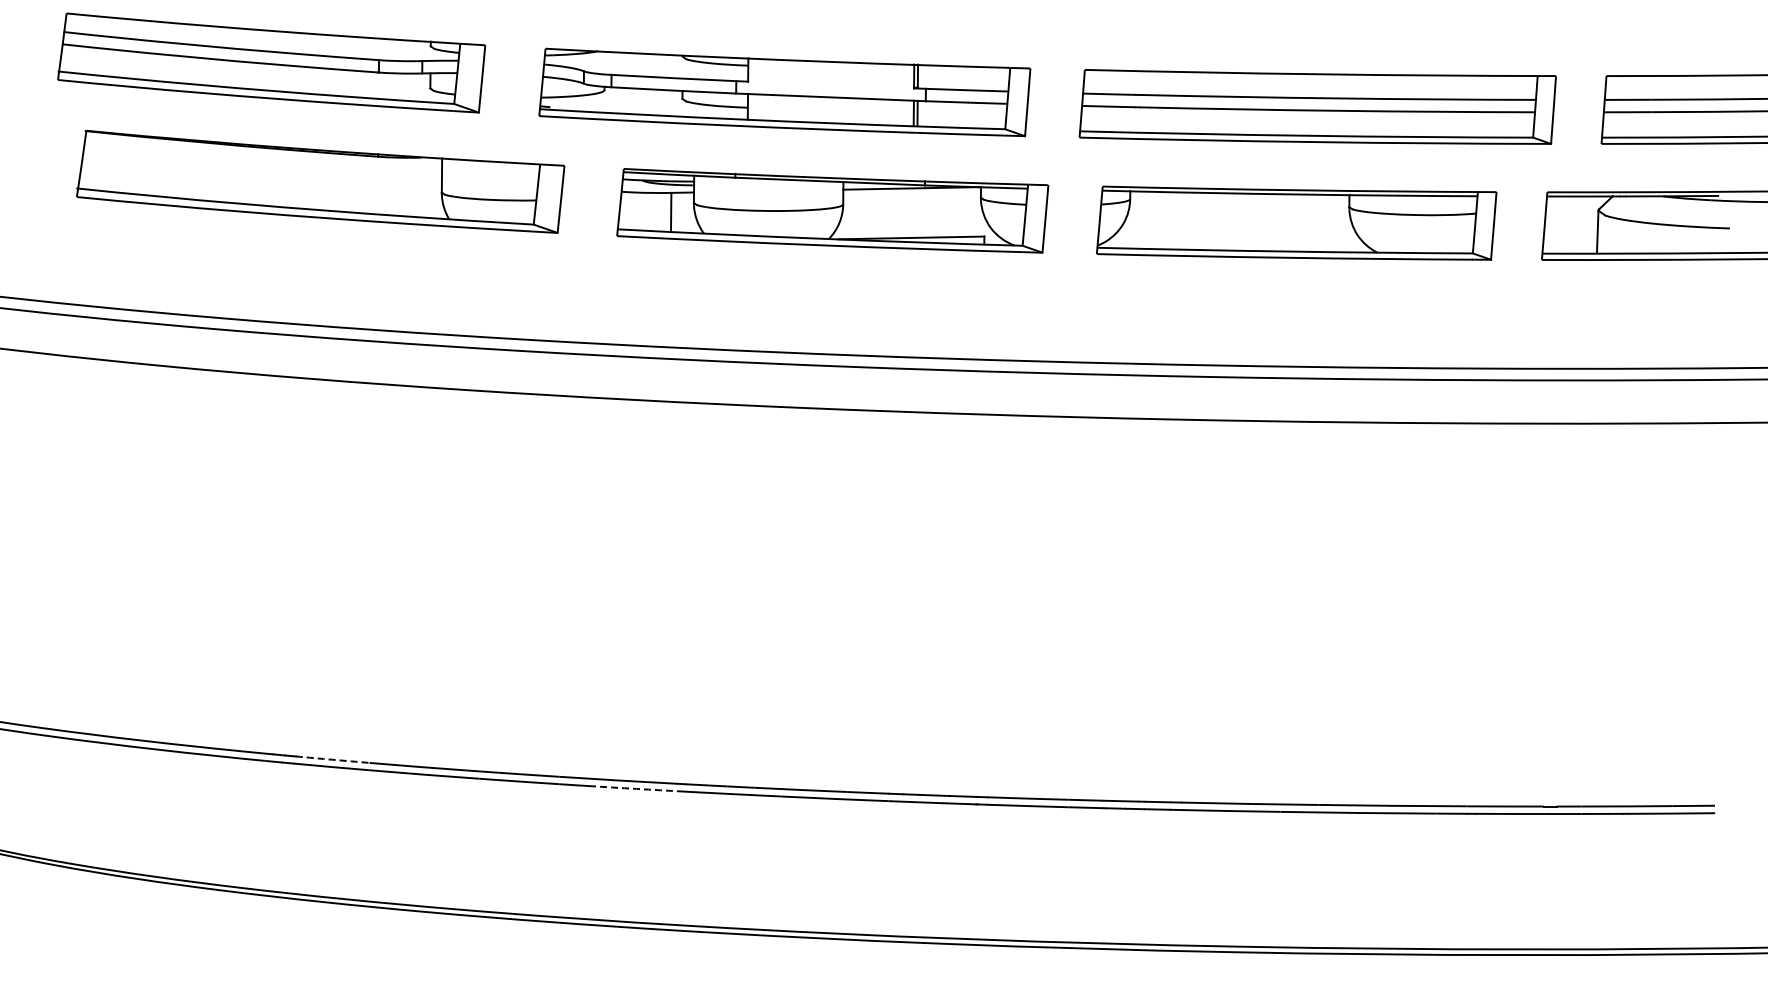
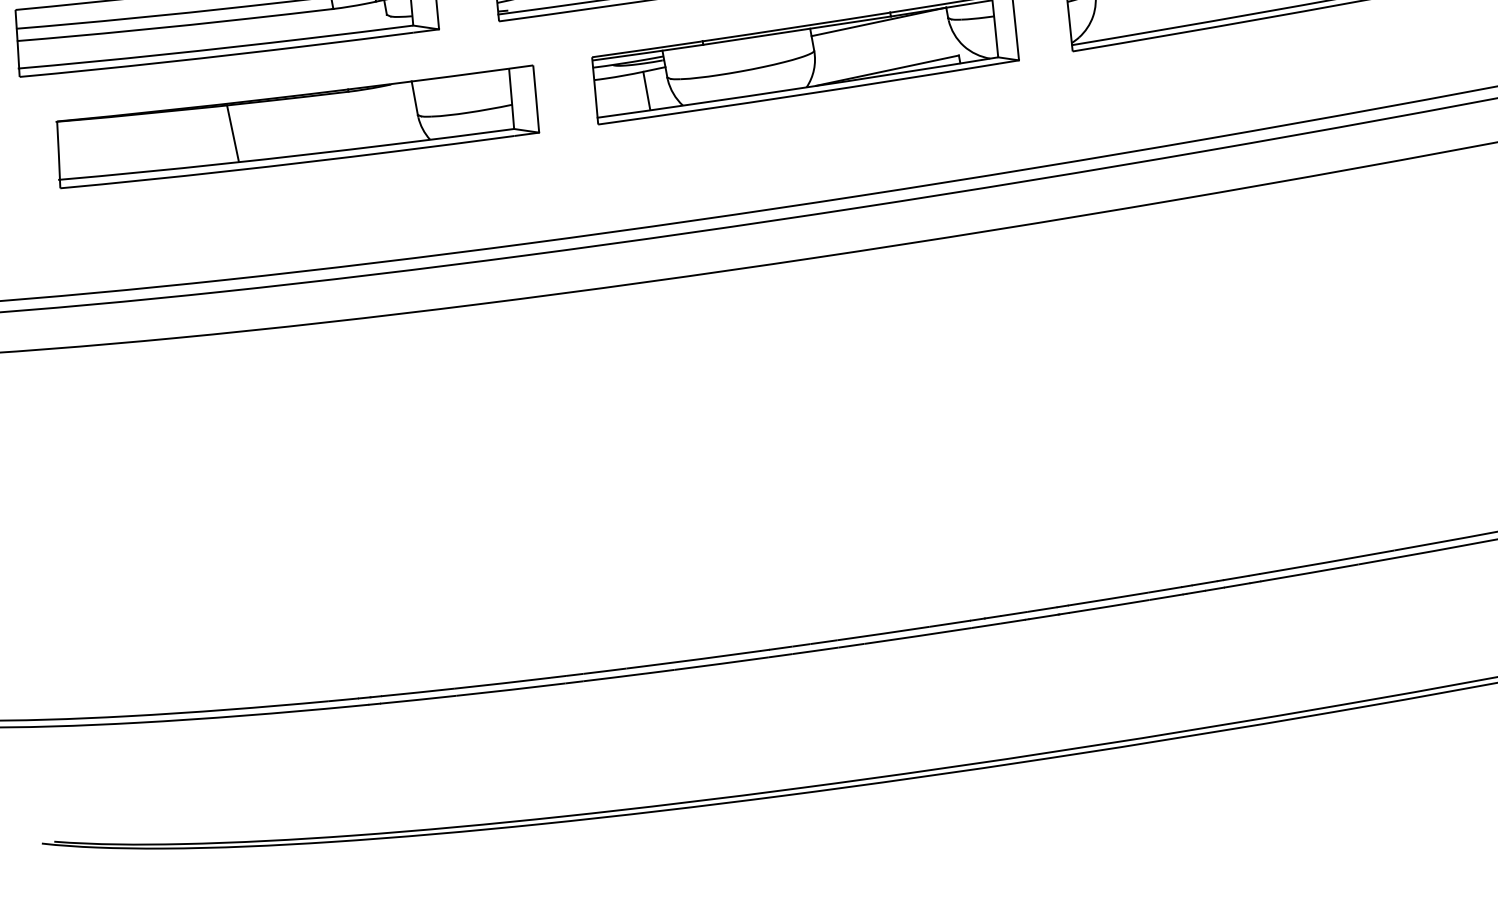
line: (256, 175) -> (232, 133), added
arc: (332, 759) -> (417, 692), dashed -> solid
arc: (636, 788) -> (721, 663), dashed -> solid

